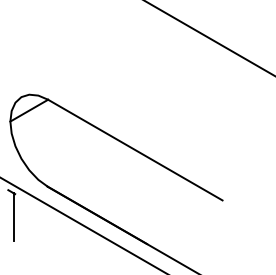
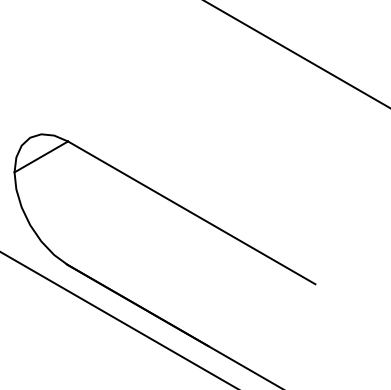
part: (11, 215) -> (16, 305), removed

